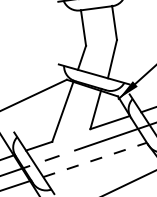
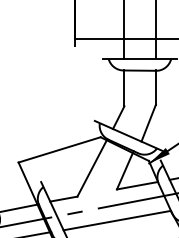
line: (95, 159) -> (117, 220), dashed -> solid

